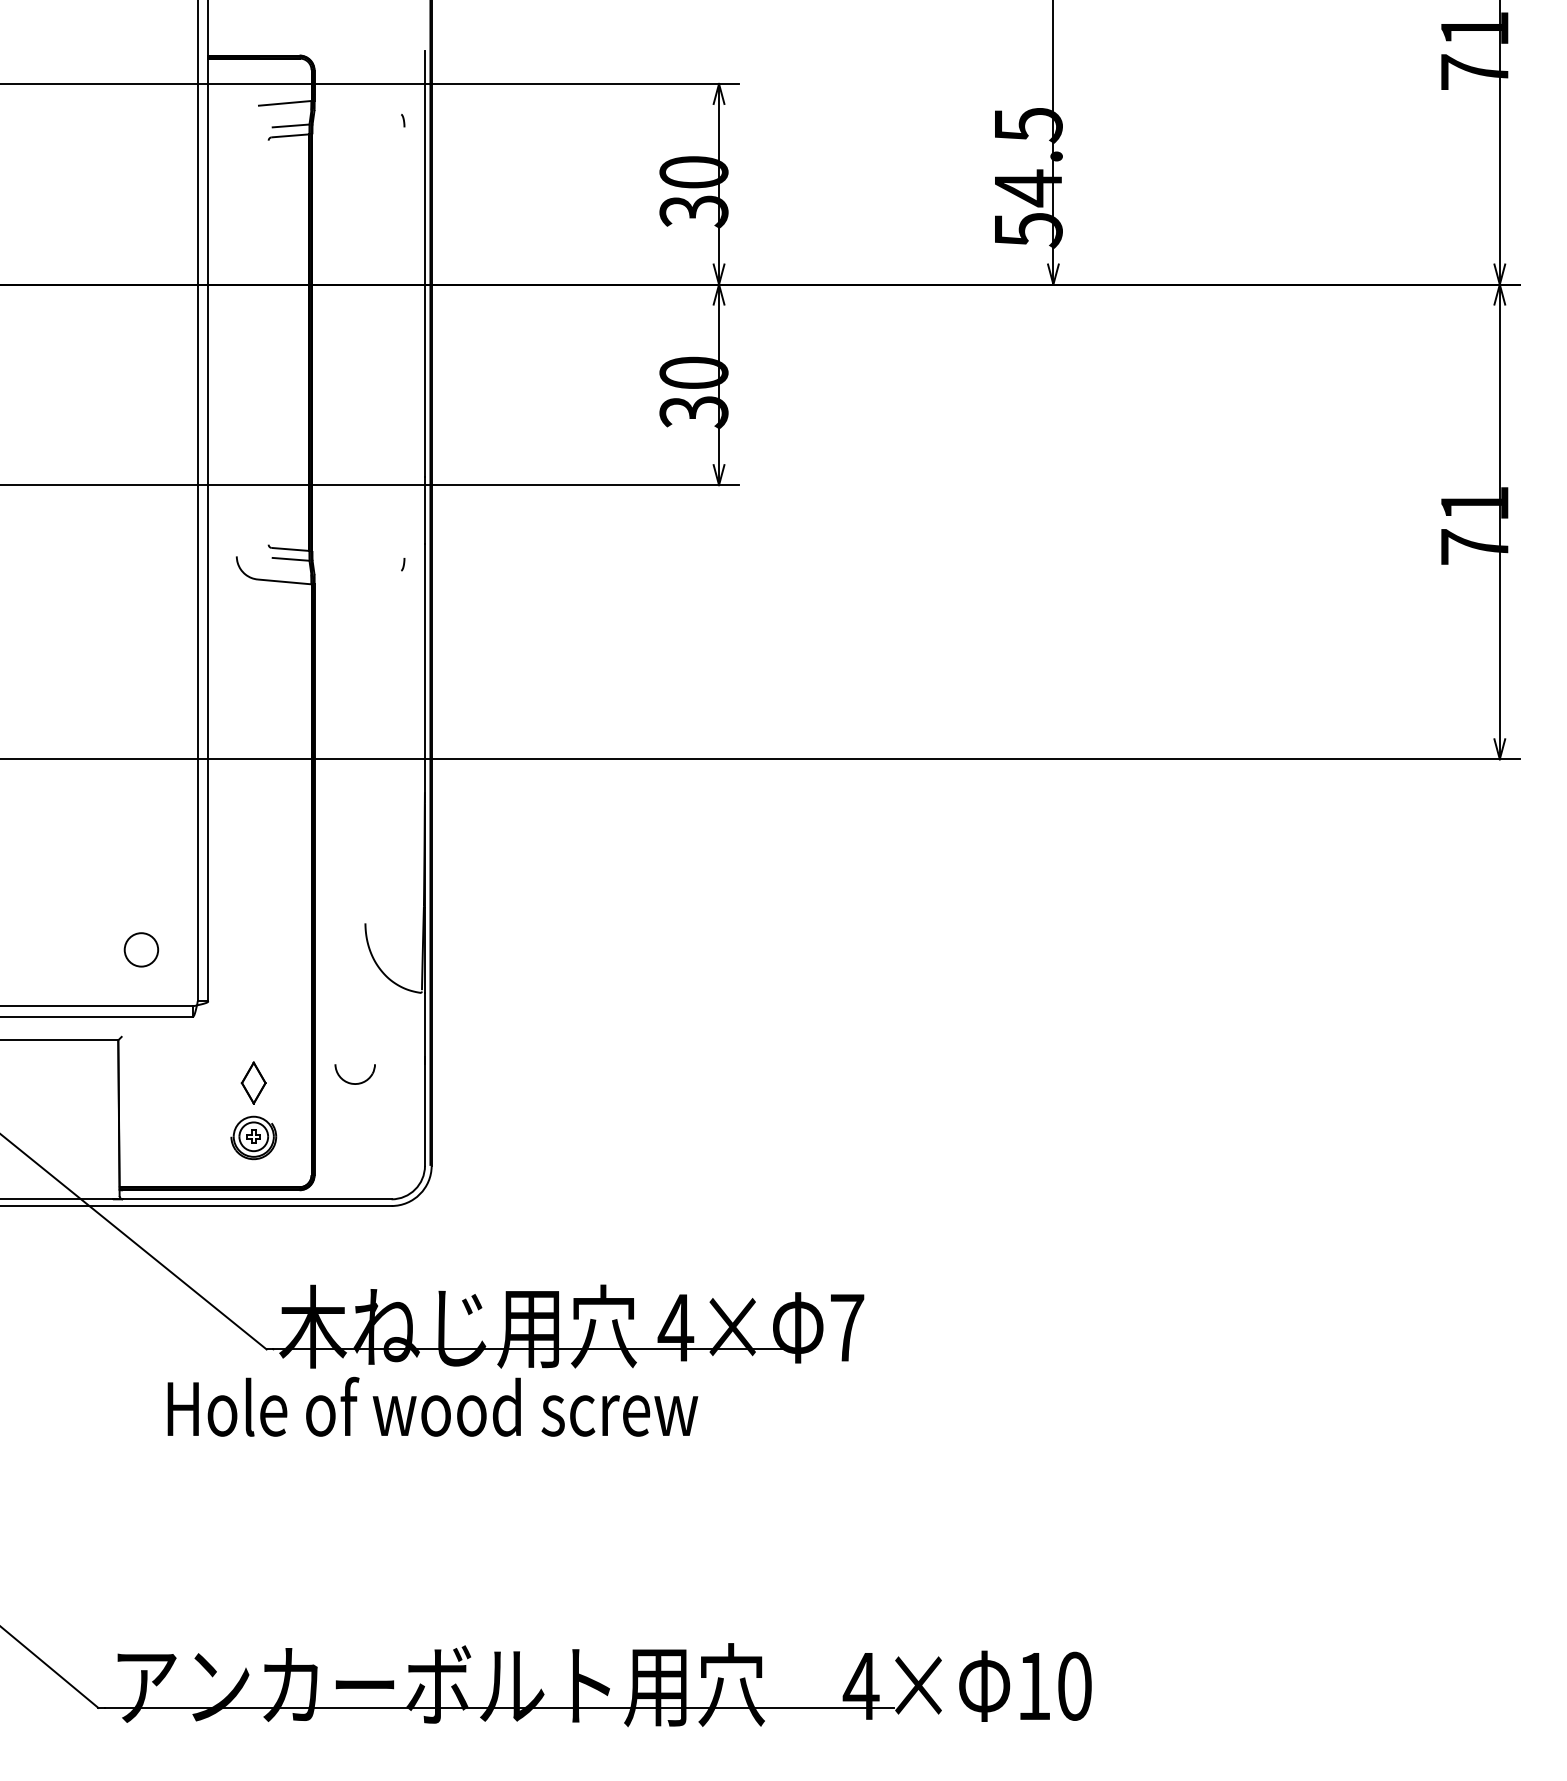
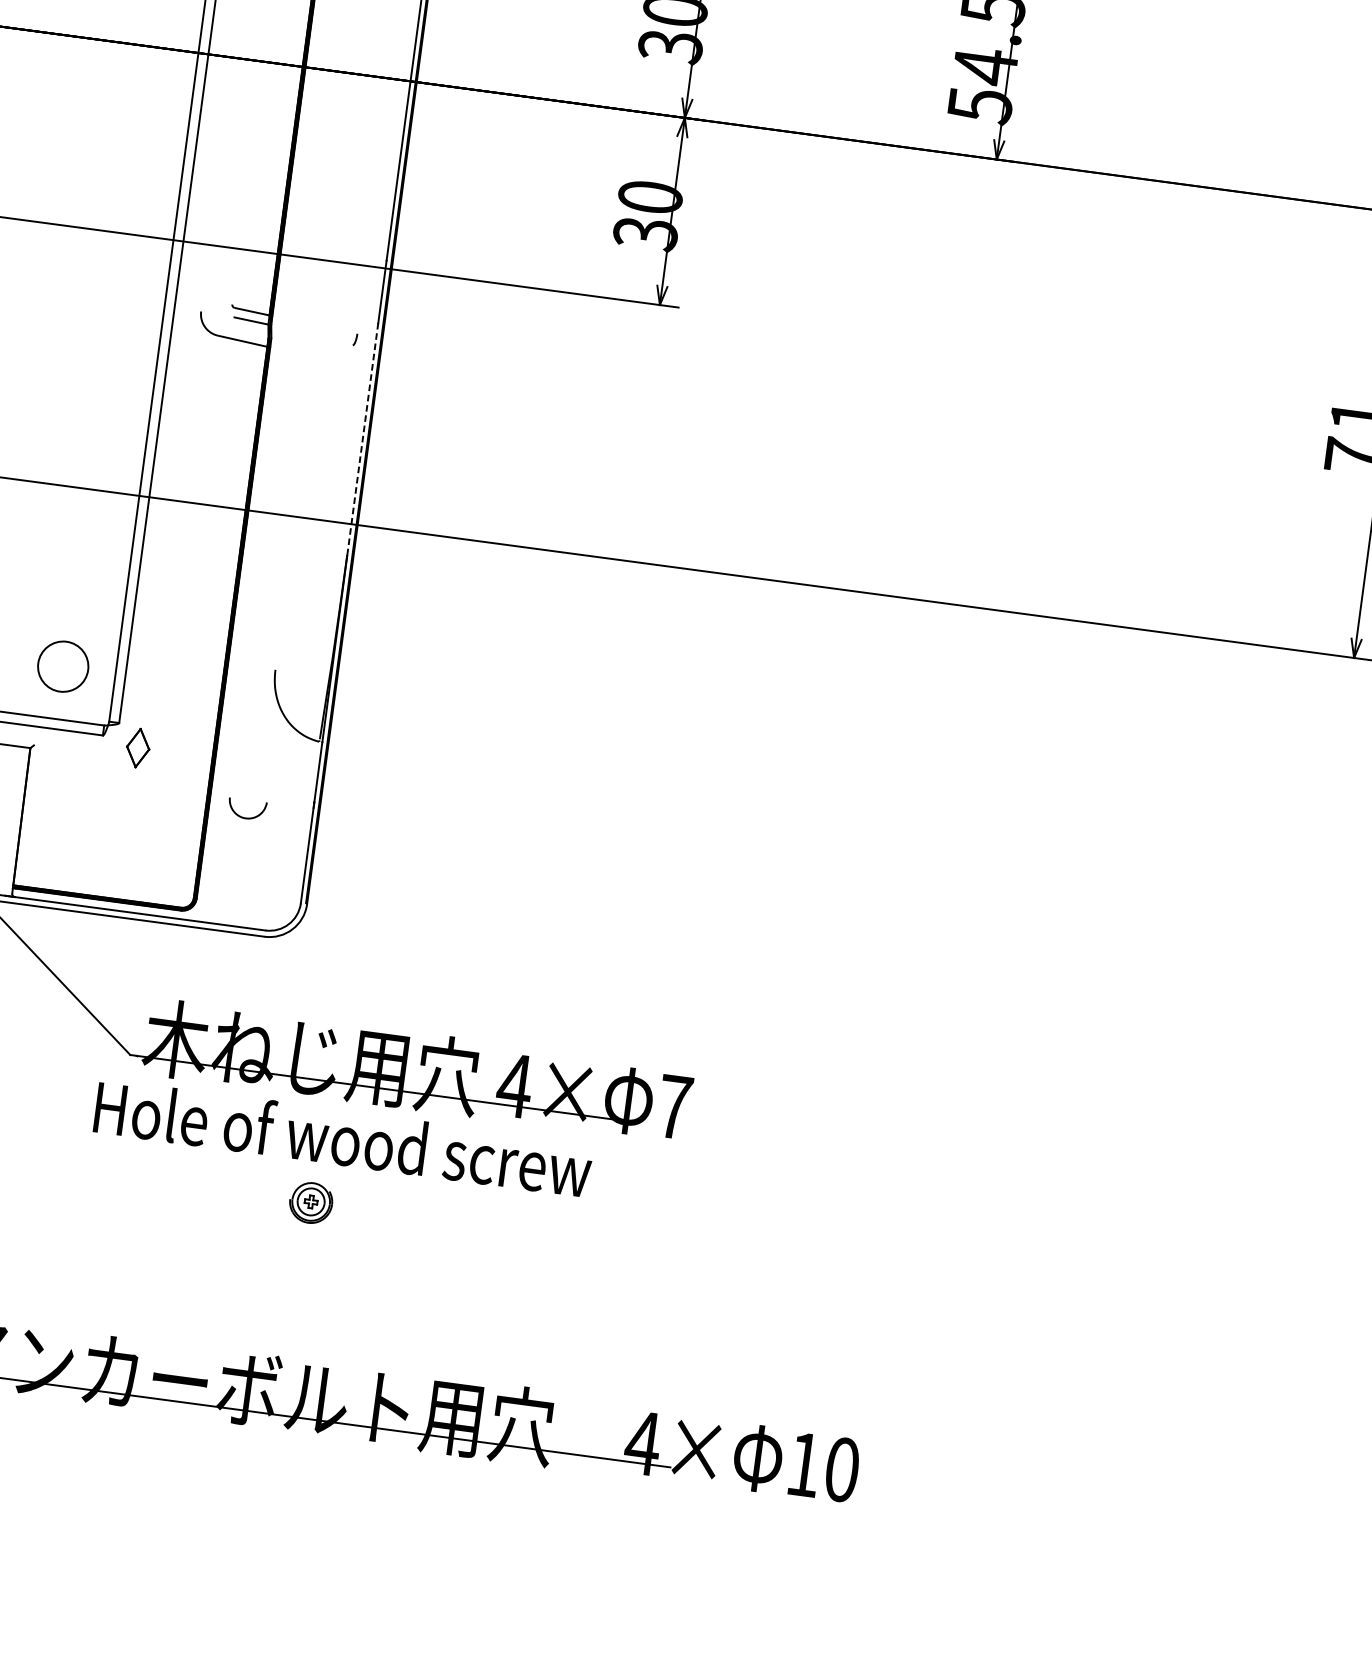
line: (424, 668) -> (362, 439), solid -> dashed
circle: (141, 949) -> (63, 666), size x1.6
part: (253, 1082) -> (137, 747), moved
part: (253, 1137) -> (310, 1202), moved
text: (432, 1406) -> (343, 1137), moved

